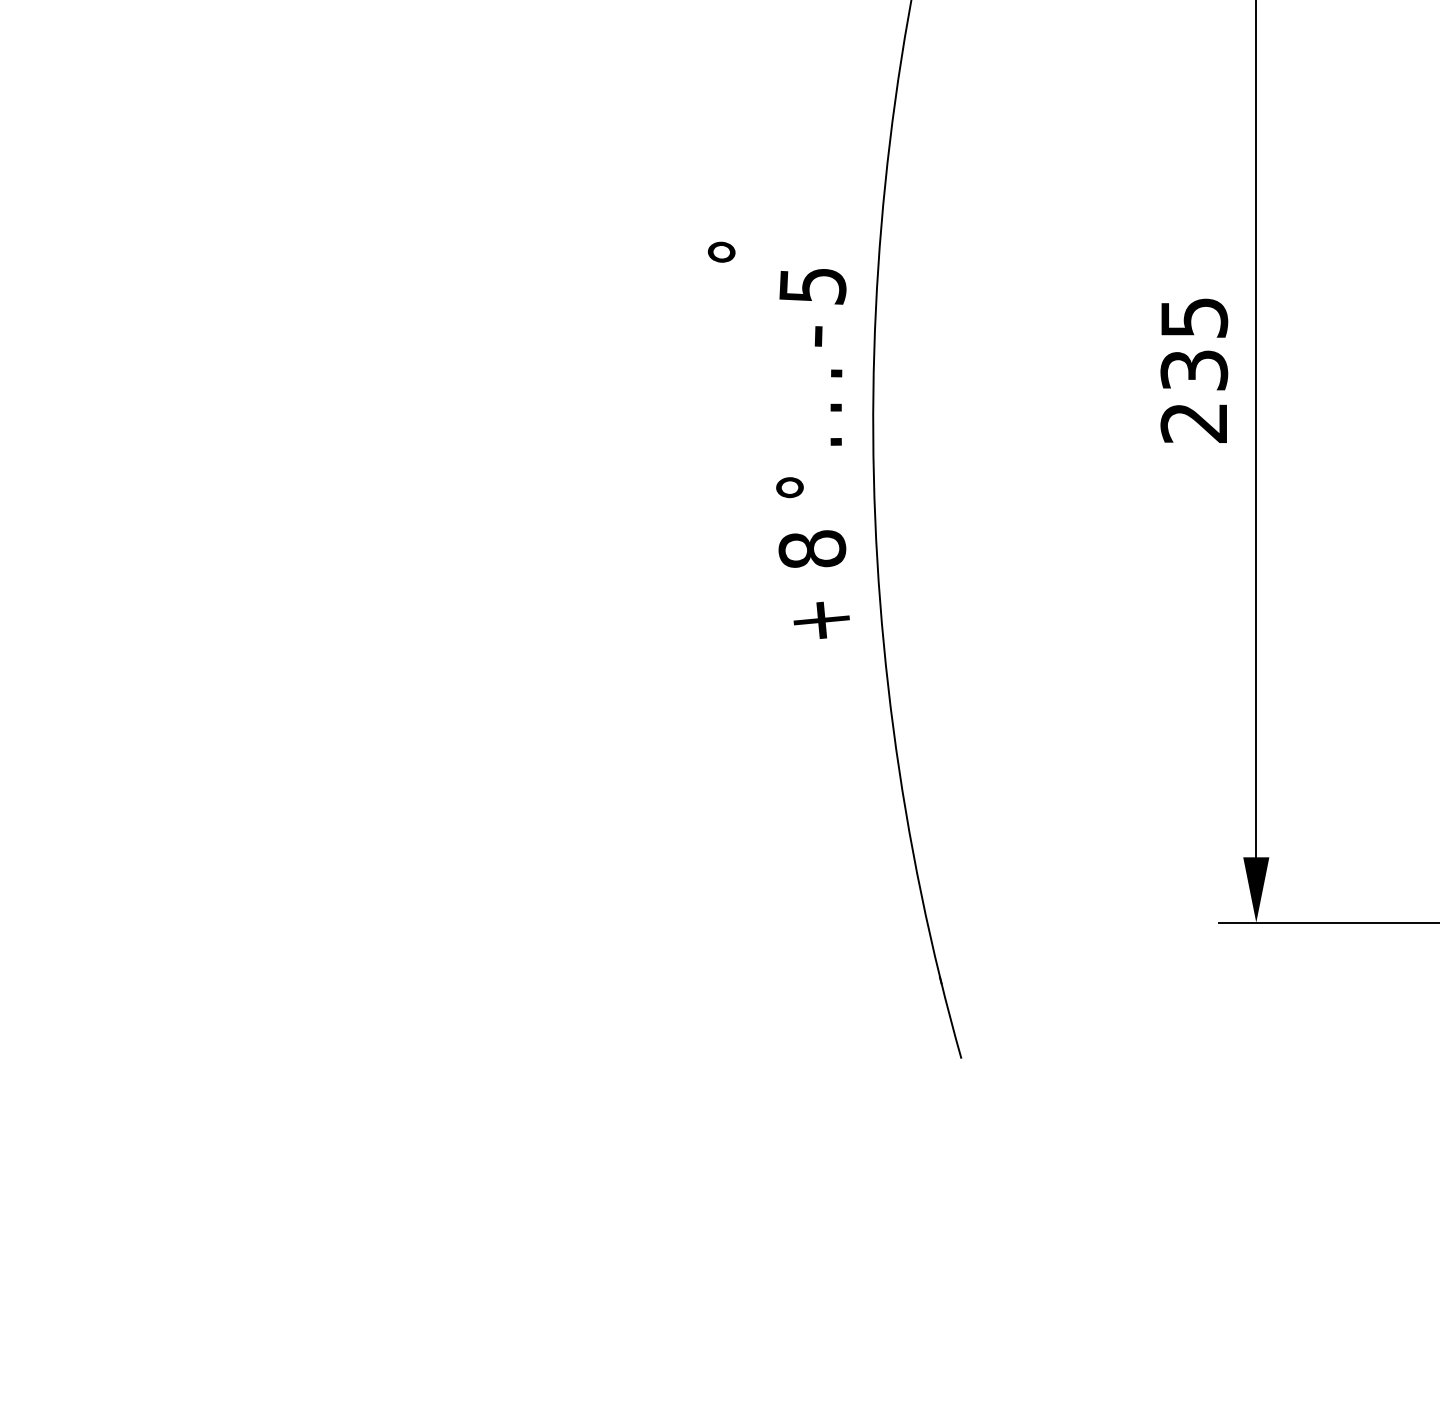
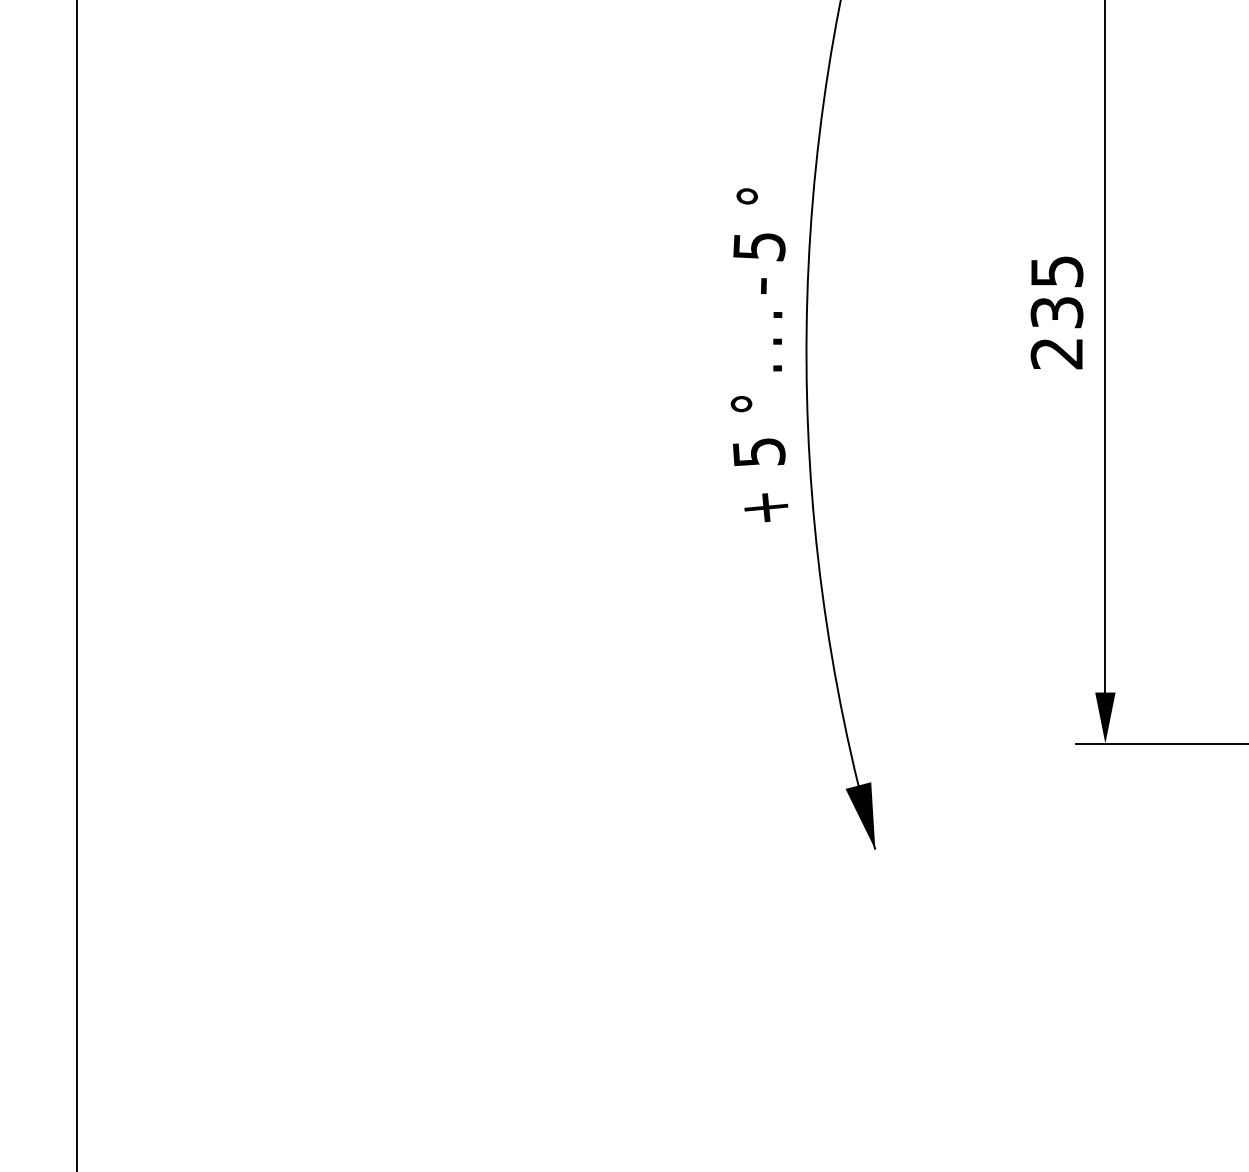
text: (720, 252) -> (746, 196), moved
text: (811, 548) -> (758, 451), 8 -> 5
fill: (942, 1014) -> (860, 815), added

